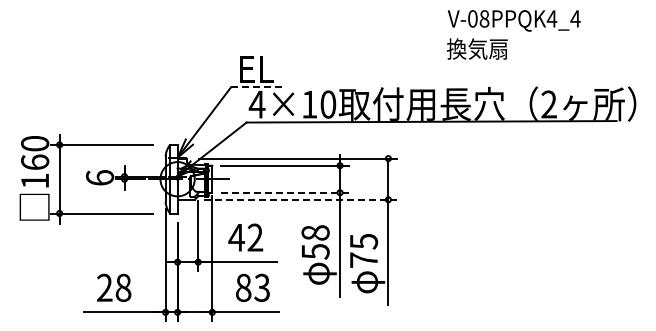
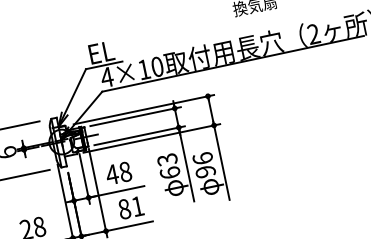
line: (256, 87) -> (104, 65), dashed -> solid
line: (284, 192) -> (139, 135), dashed -> solid
line: (301, 199) -> (152, 138), dashed -> solid
text: (255, 237) -> (125, 171), 42 -> 48
text: (315, 242) -> (168, 166), 58 -> 63
text: (363, 250) -> (203, 165), 75 -> 96
text: (261, 287) -> (137, 206), 83 -> 81

